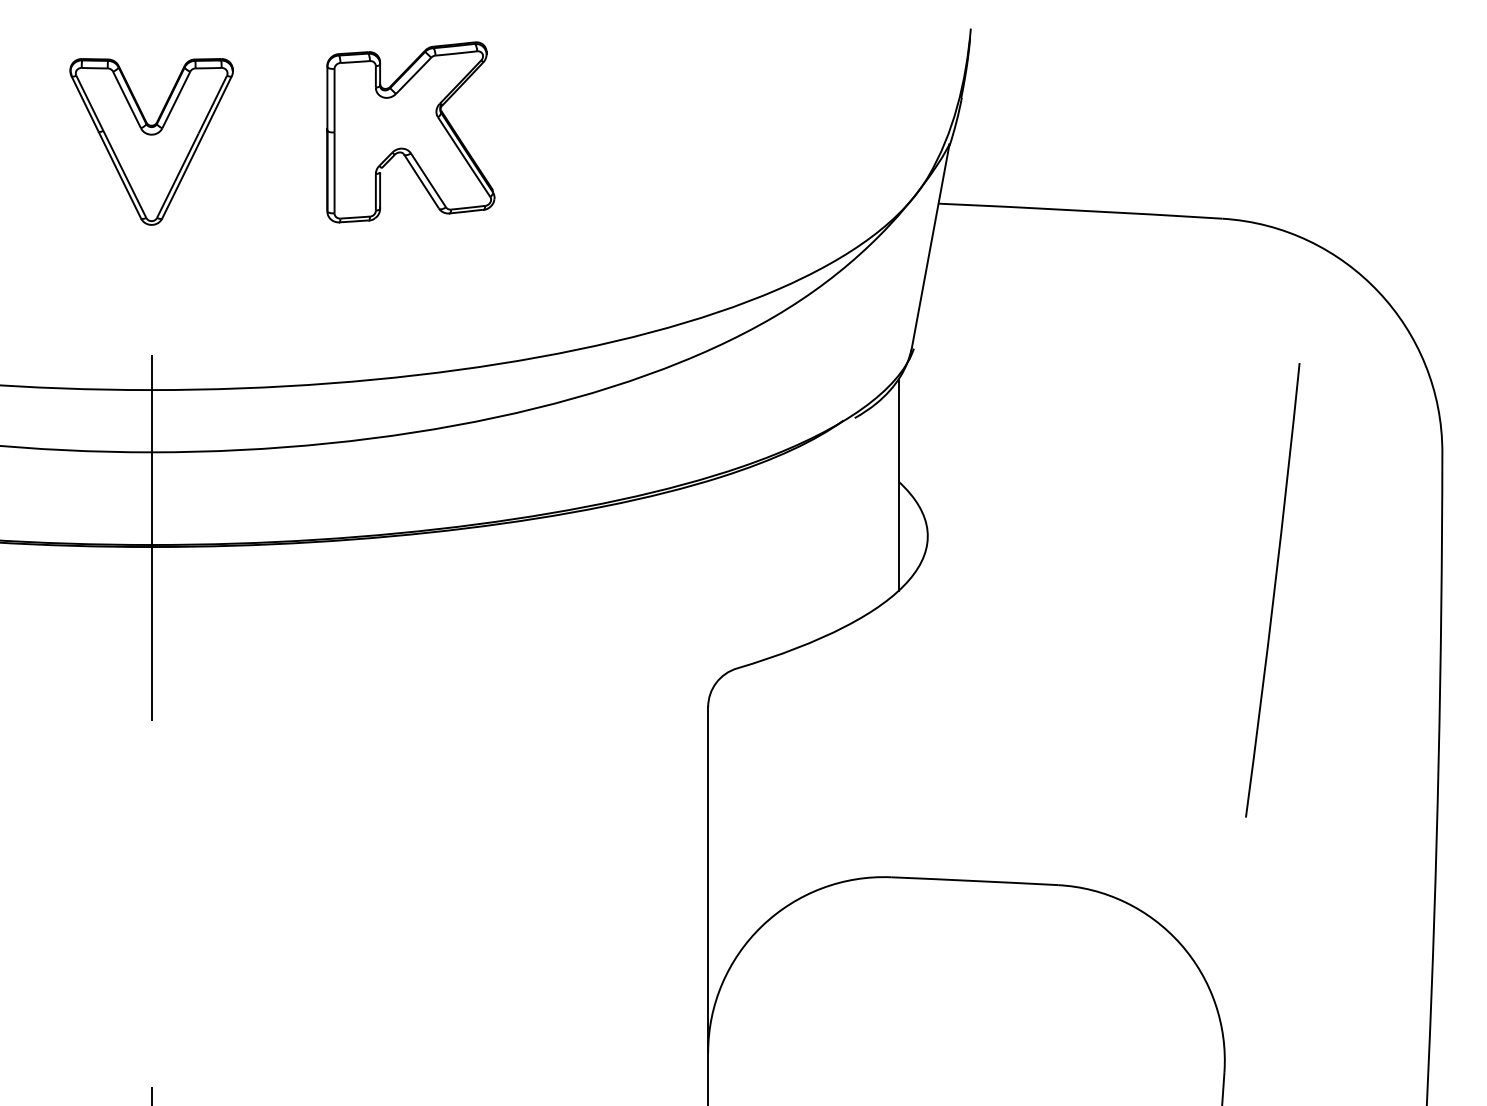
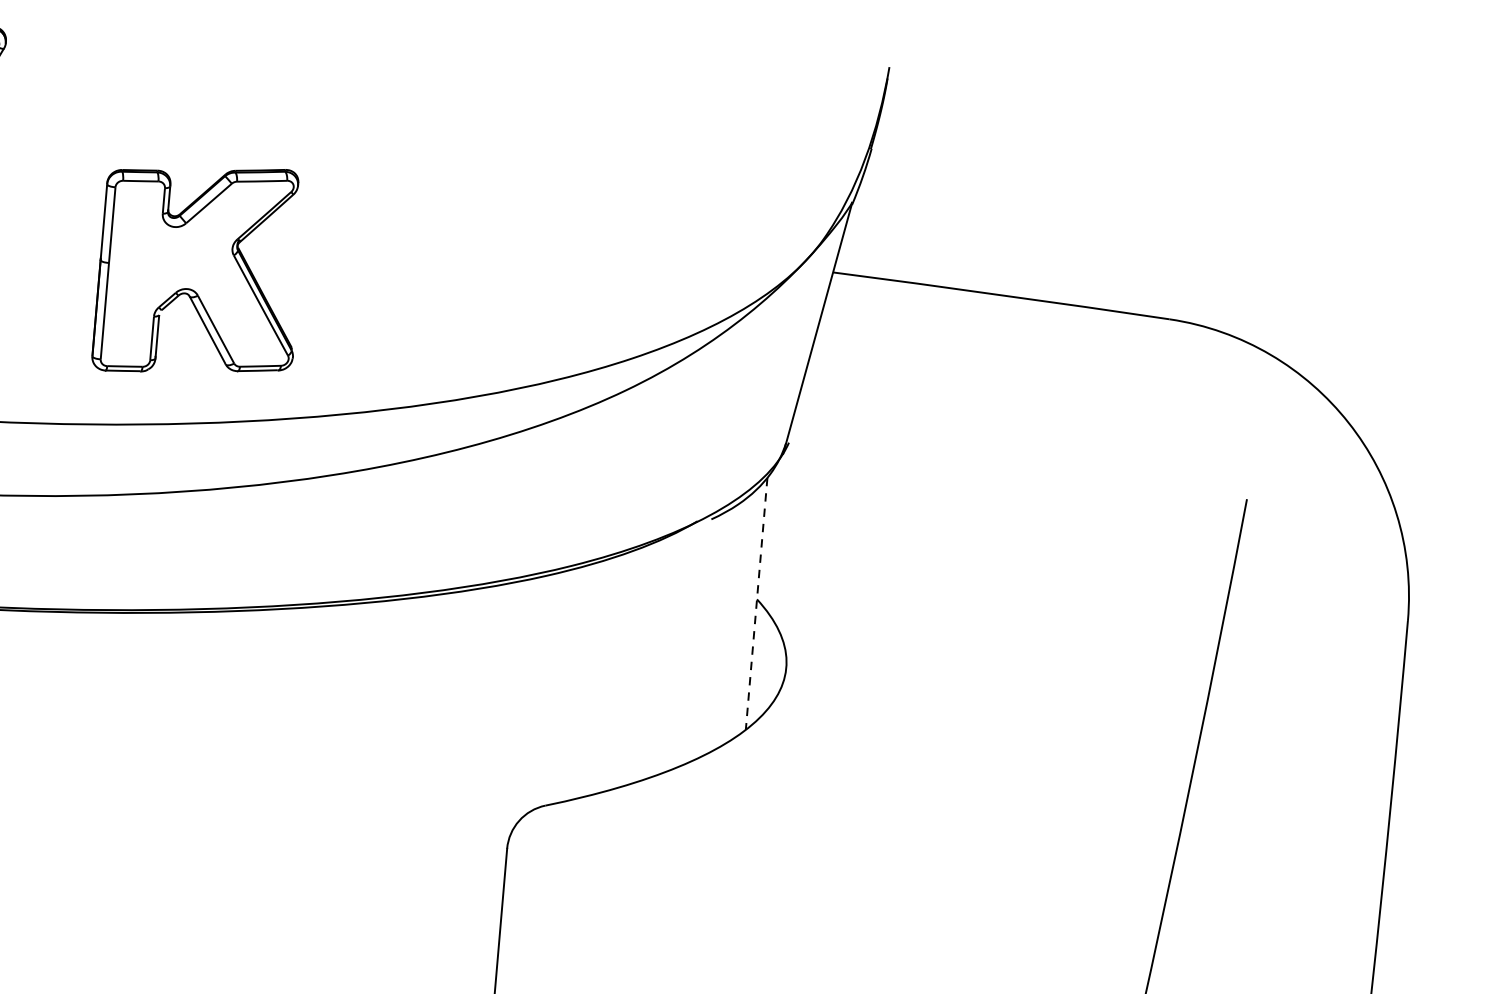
part: (410, 132) -> (199, 270), moved
line: (898, 485) -> (756, 604), solid -> dashed

